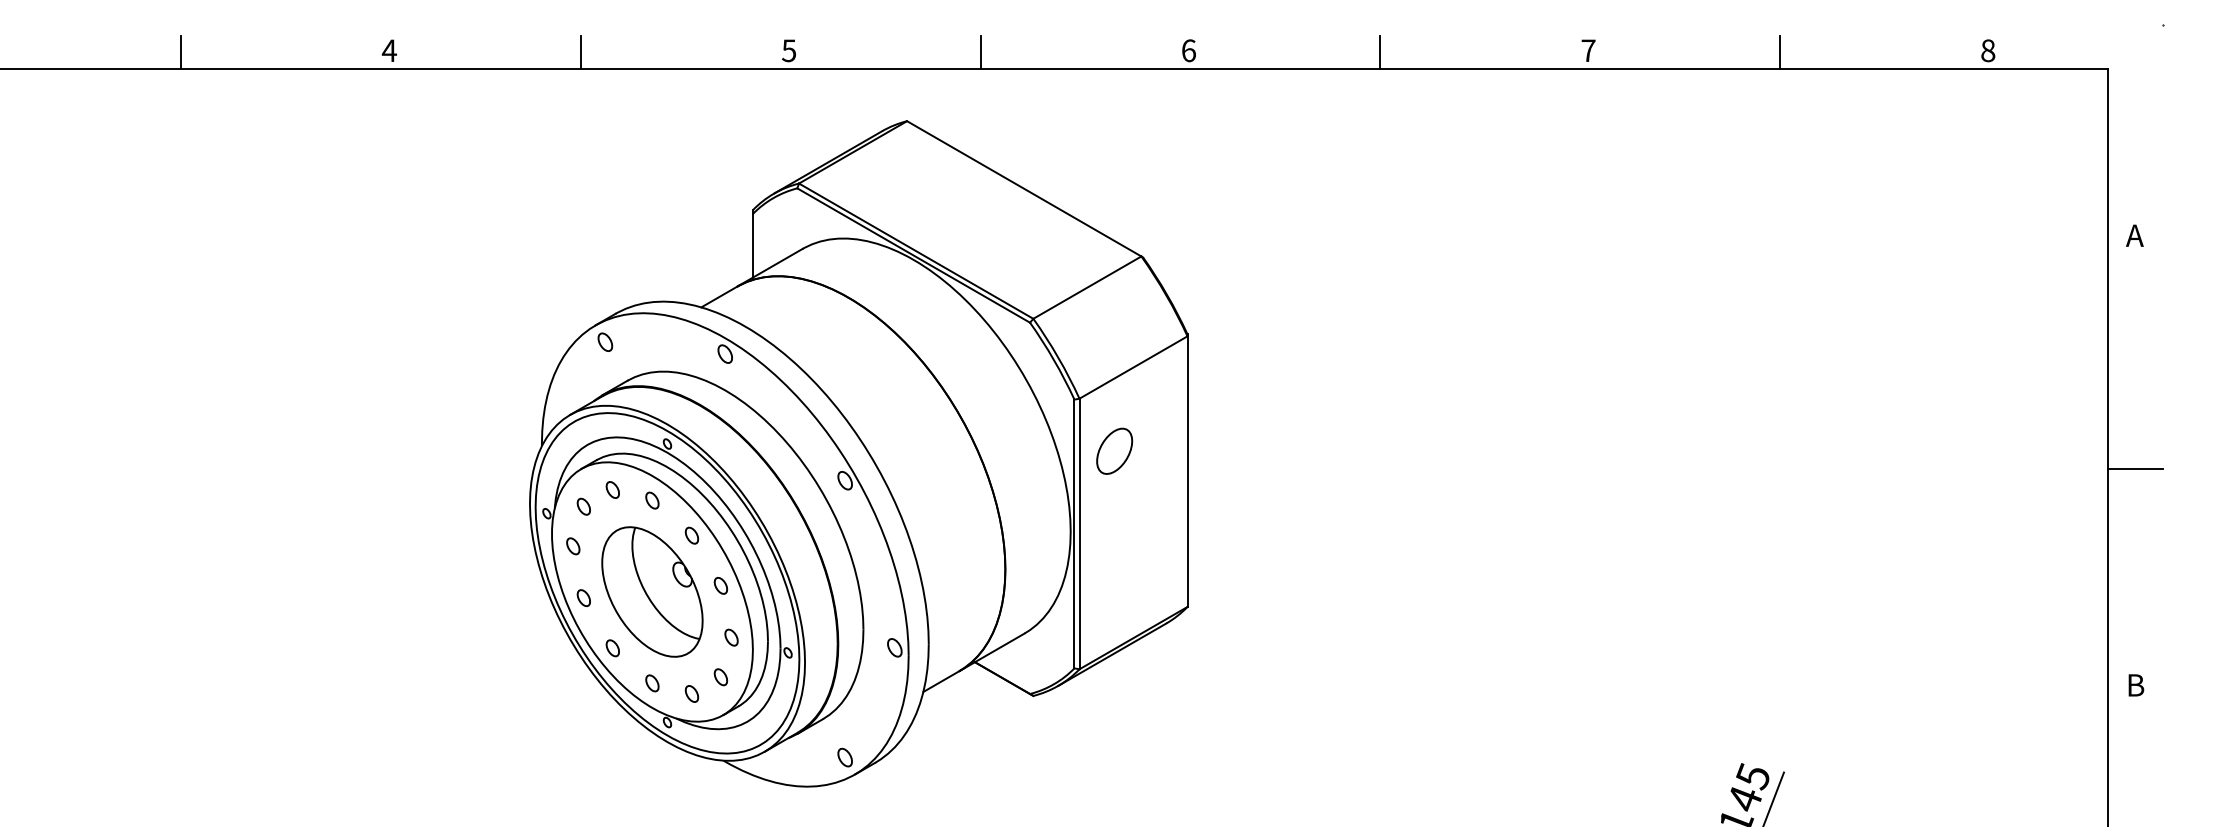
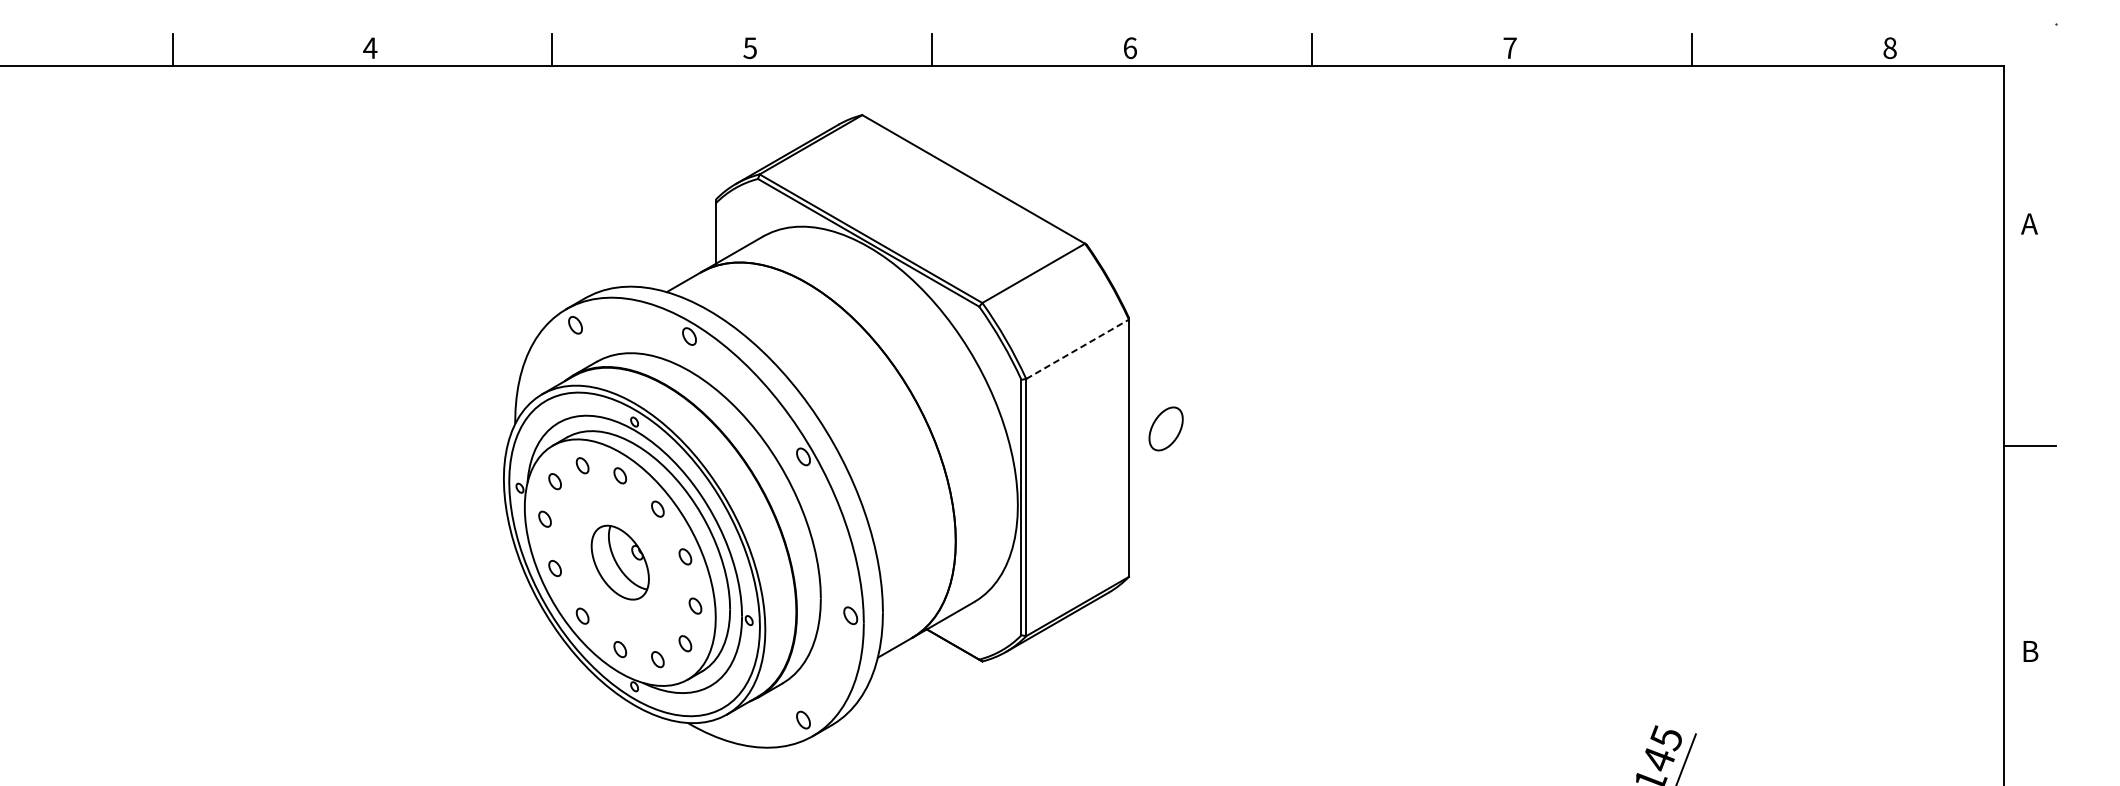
line: (1133, 367) -> (1077, 349), solid -> dashed
part: (1114, 450) -> (1165, 428), moved
part: (652, 591) -> (620, 562), size x0.6

